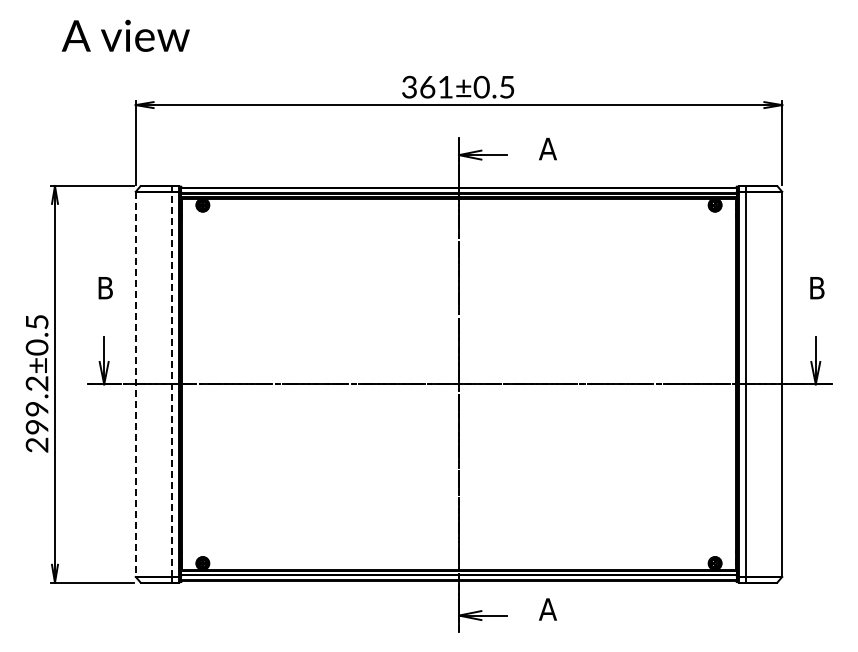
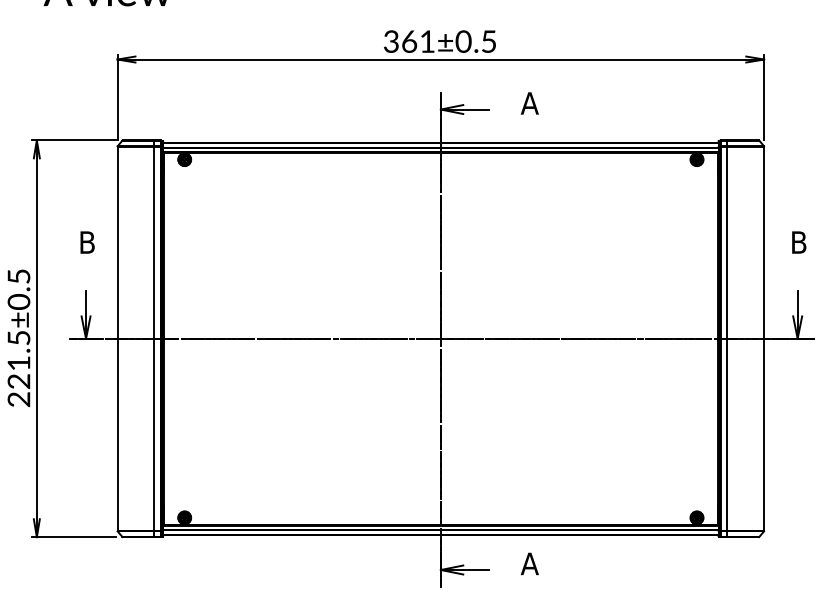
line: (172, 383) -> (154, 337), dashed -> solid
line: (135, 384) -> (117, 338), dashed -> solid
text: (36, 405) -> (18, 359), 299.2±0.5 -> 221.5±0.5

